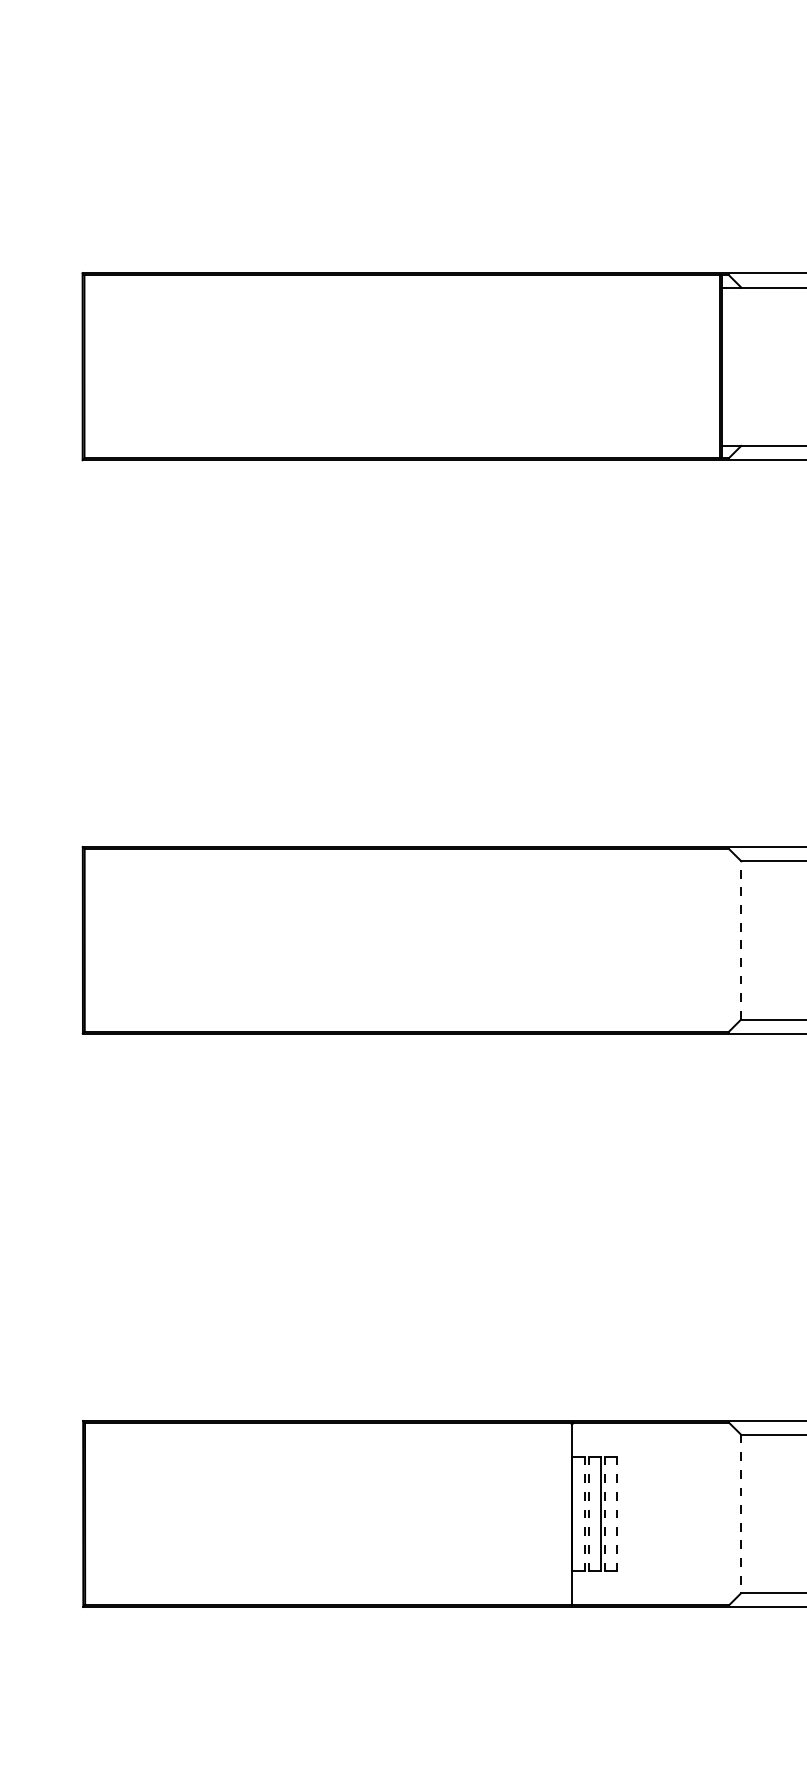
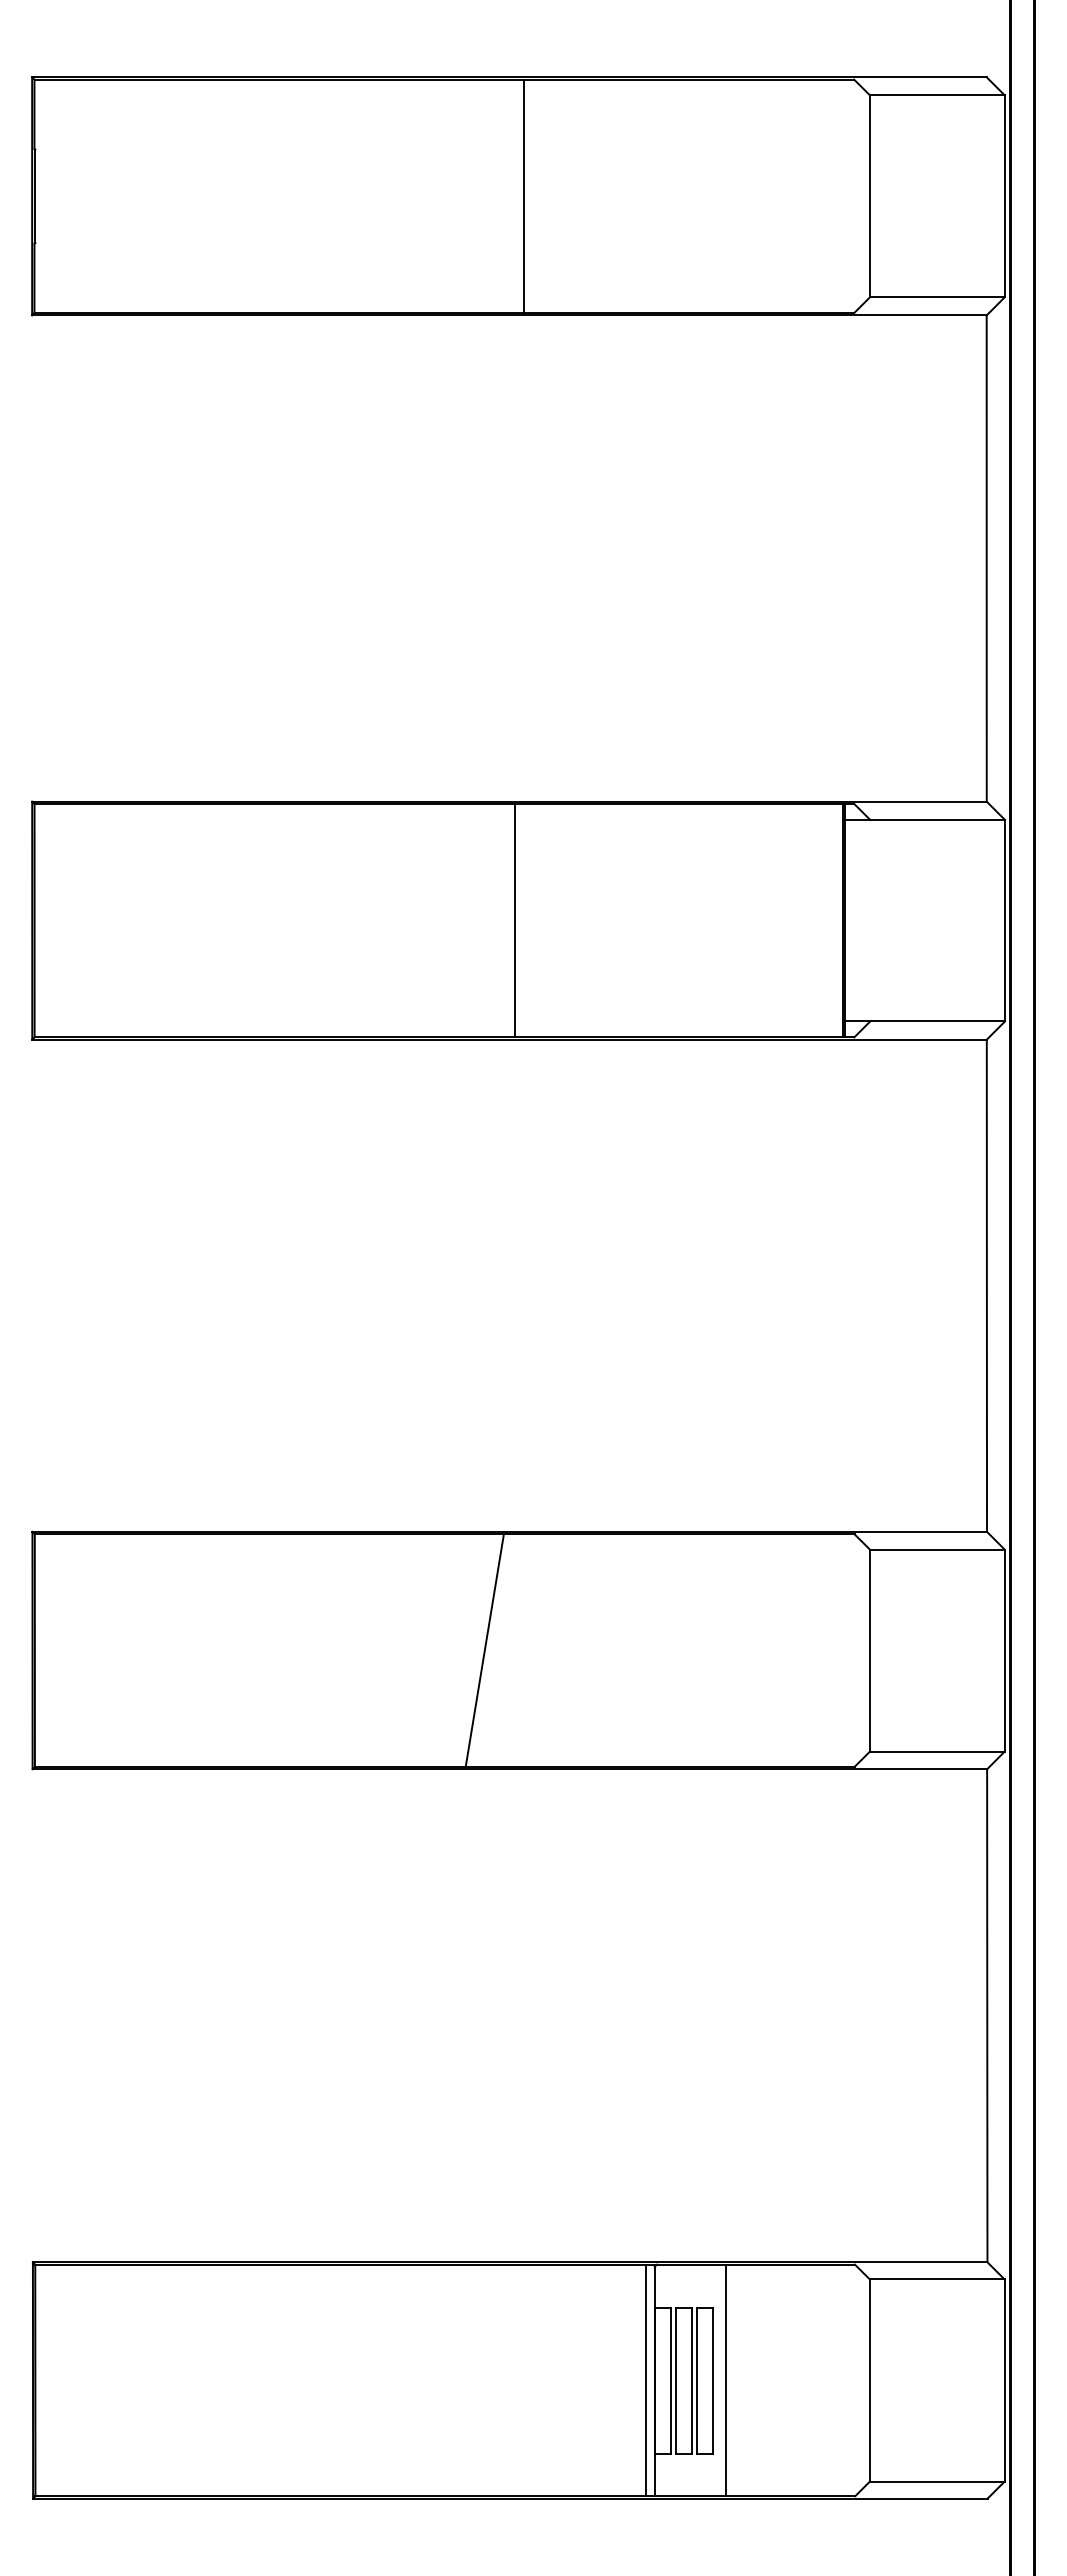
line: (462, 366) -> (515, 920), added
line: (438, 940) -> (484, 1650), added
line: (740, 940) -> (869, 1650), dashed -> solid
line: (565, 1513) -> (646, 2380), added
line: (584, 1513) -> (670, 2380), dashed -> solid
line: (588, 1513) -> (676, 2380), dashed -> solid
line: (604, 1513) -> (696, 2380), dashed -> solid
line: (617, 1513) -> (712, 2380), dashed -> solid
line: (628, 1513) -> (726, 2380), added
line: (740, 1514) -> (869, 2381), dashed -> solid

